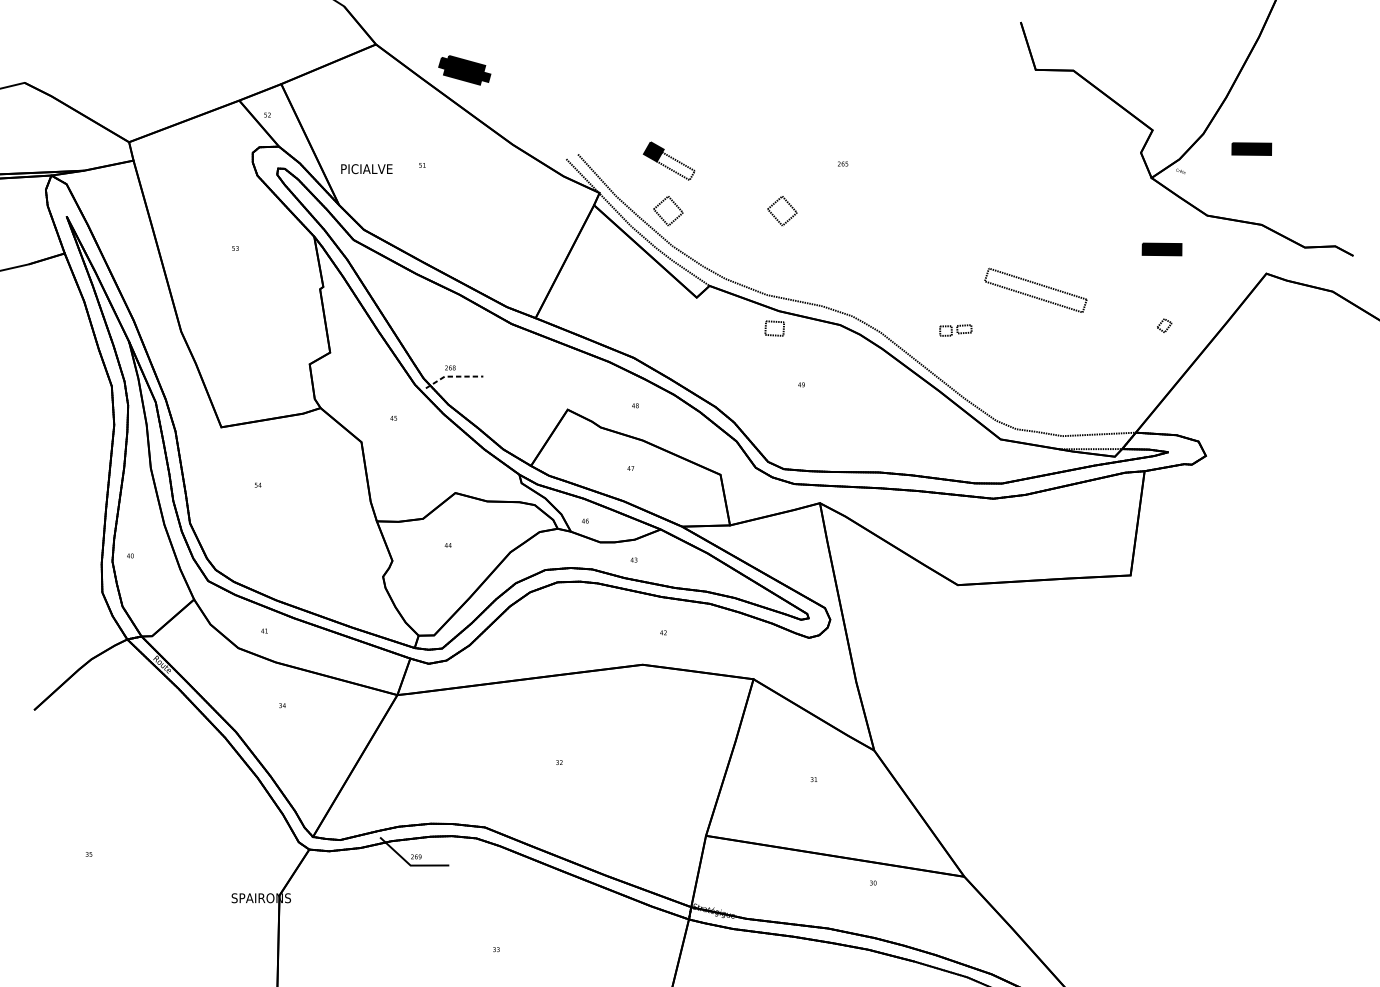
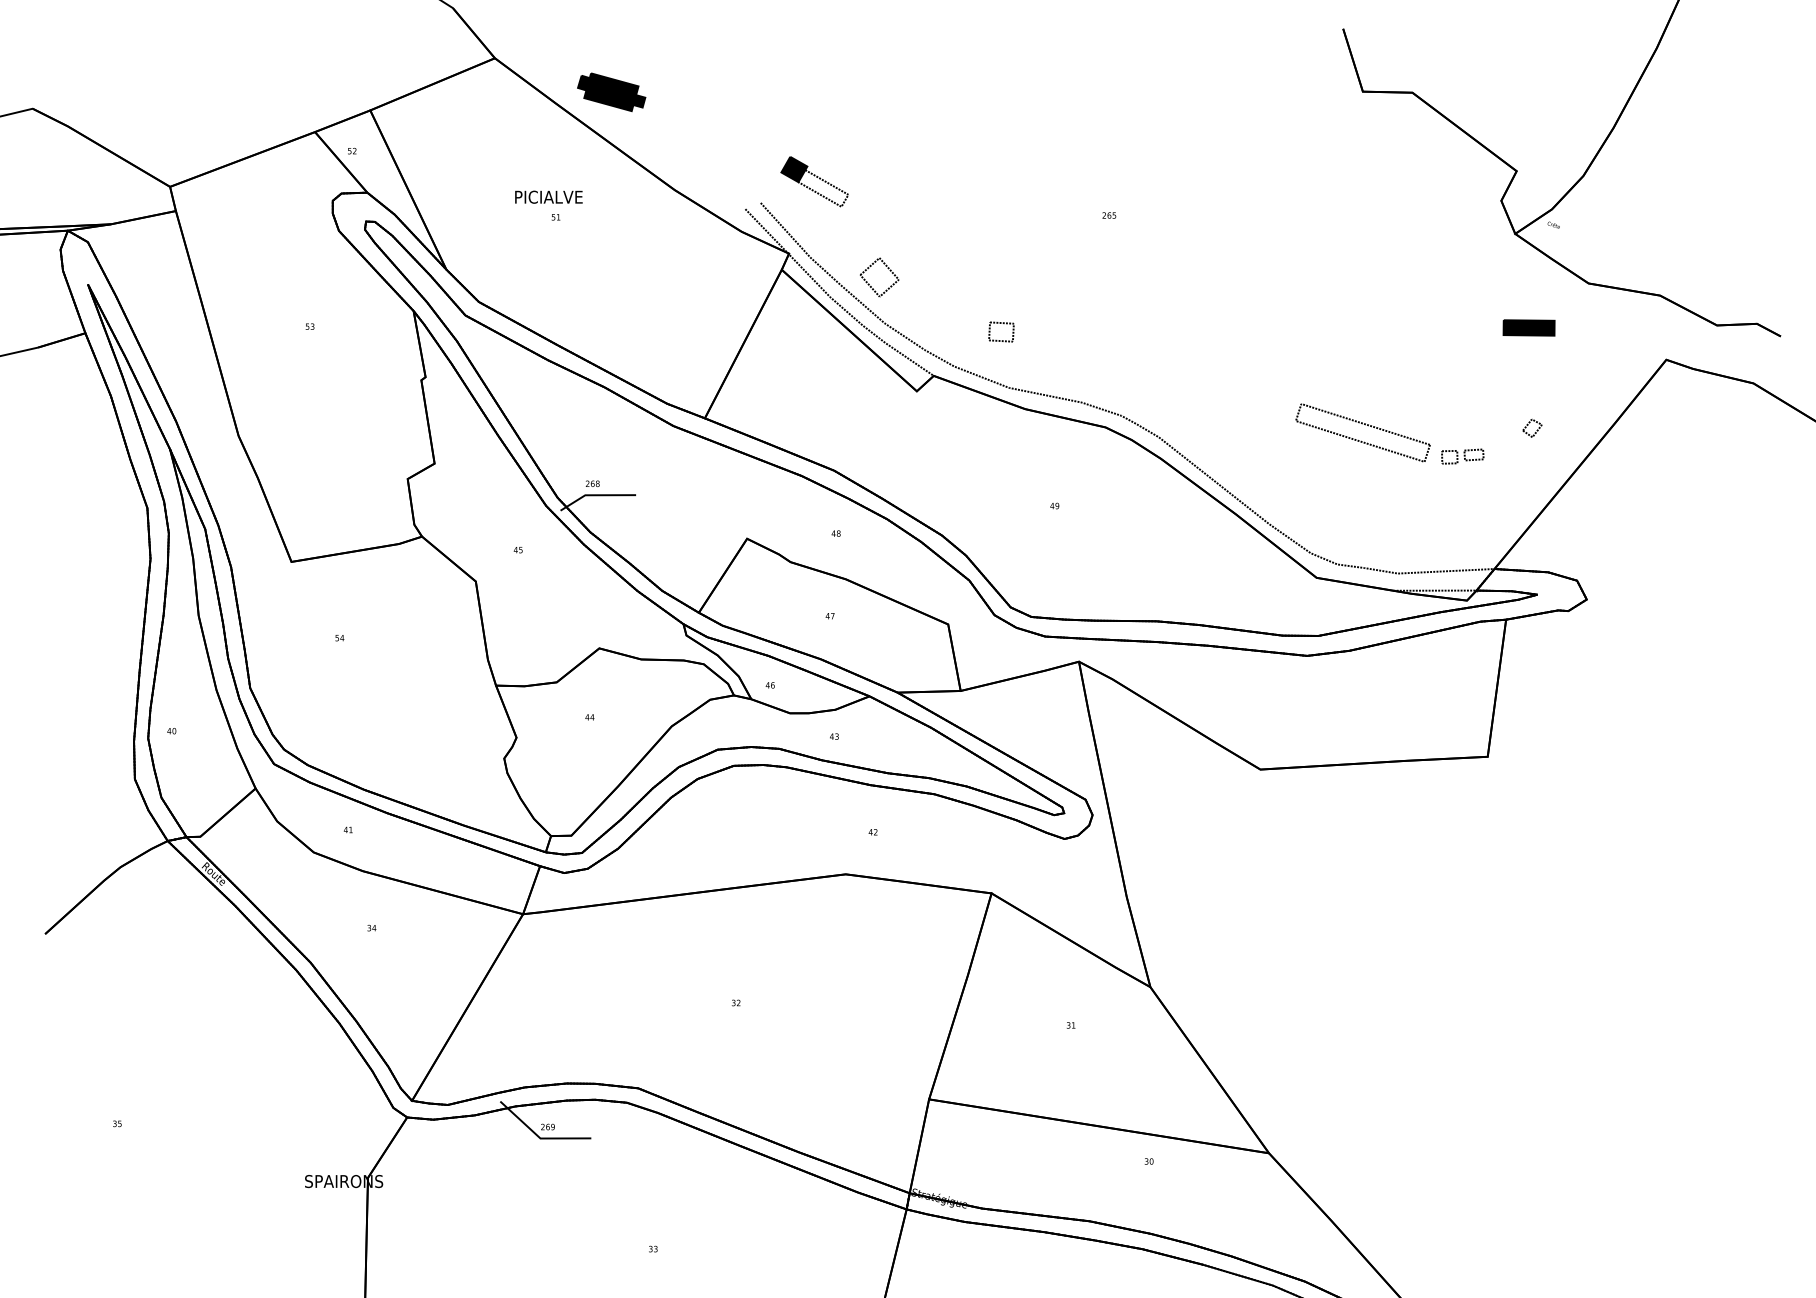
part: (1251, 148) -> (1646, 195), removed
part: (669, 160) -> (814, 181), moved
text: (366, 168) -> (548, 196), moved
part: (782, 211) -> (1029, 277), removed
part: (1037, 284) -> (1365, 425), moved
part: (776, 322) -> (1003, 324), moved
part: (955, 330) -> (1462, 456), moved
line: (452, 376) -> (595, 495), dashed -> solid

